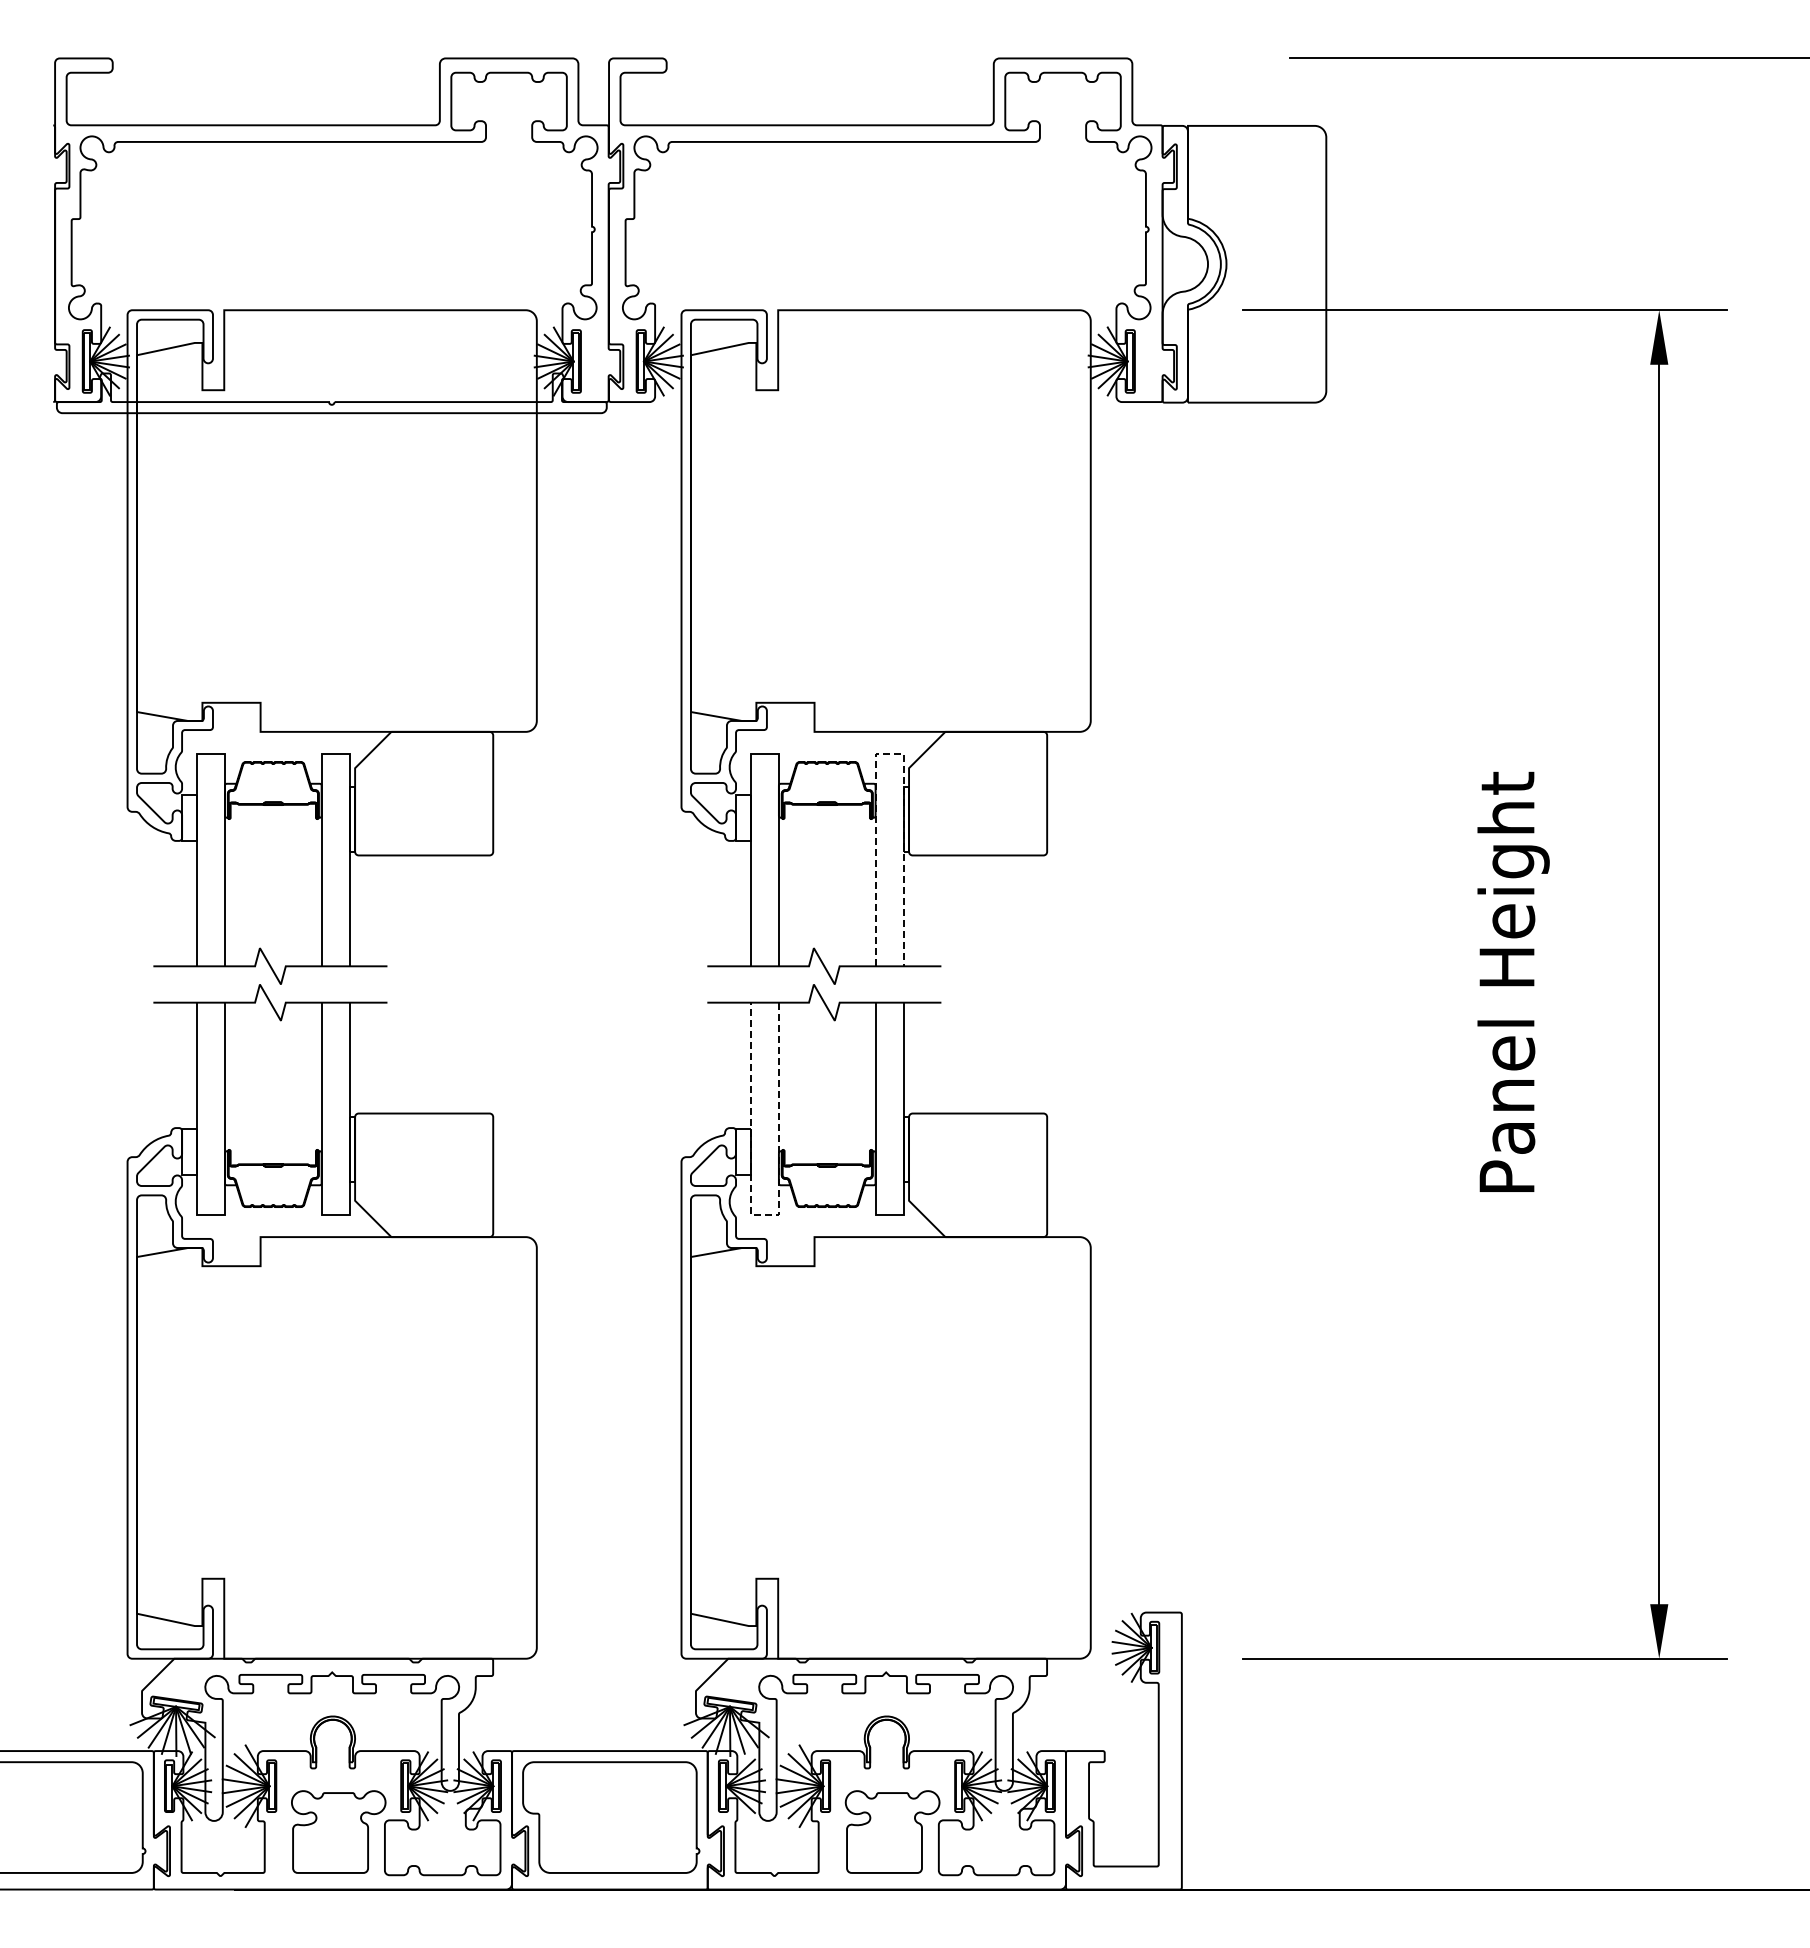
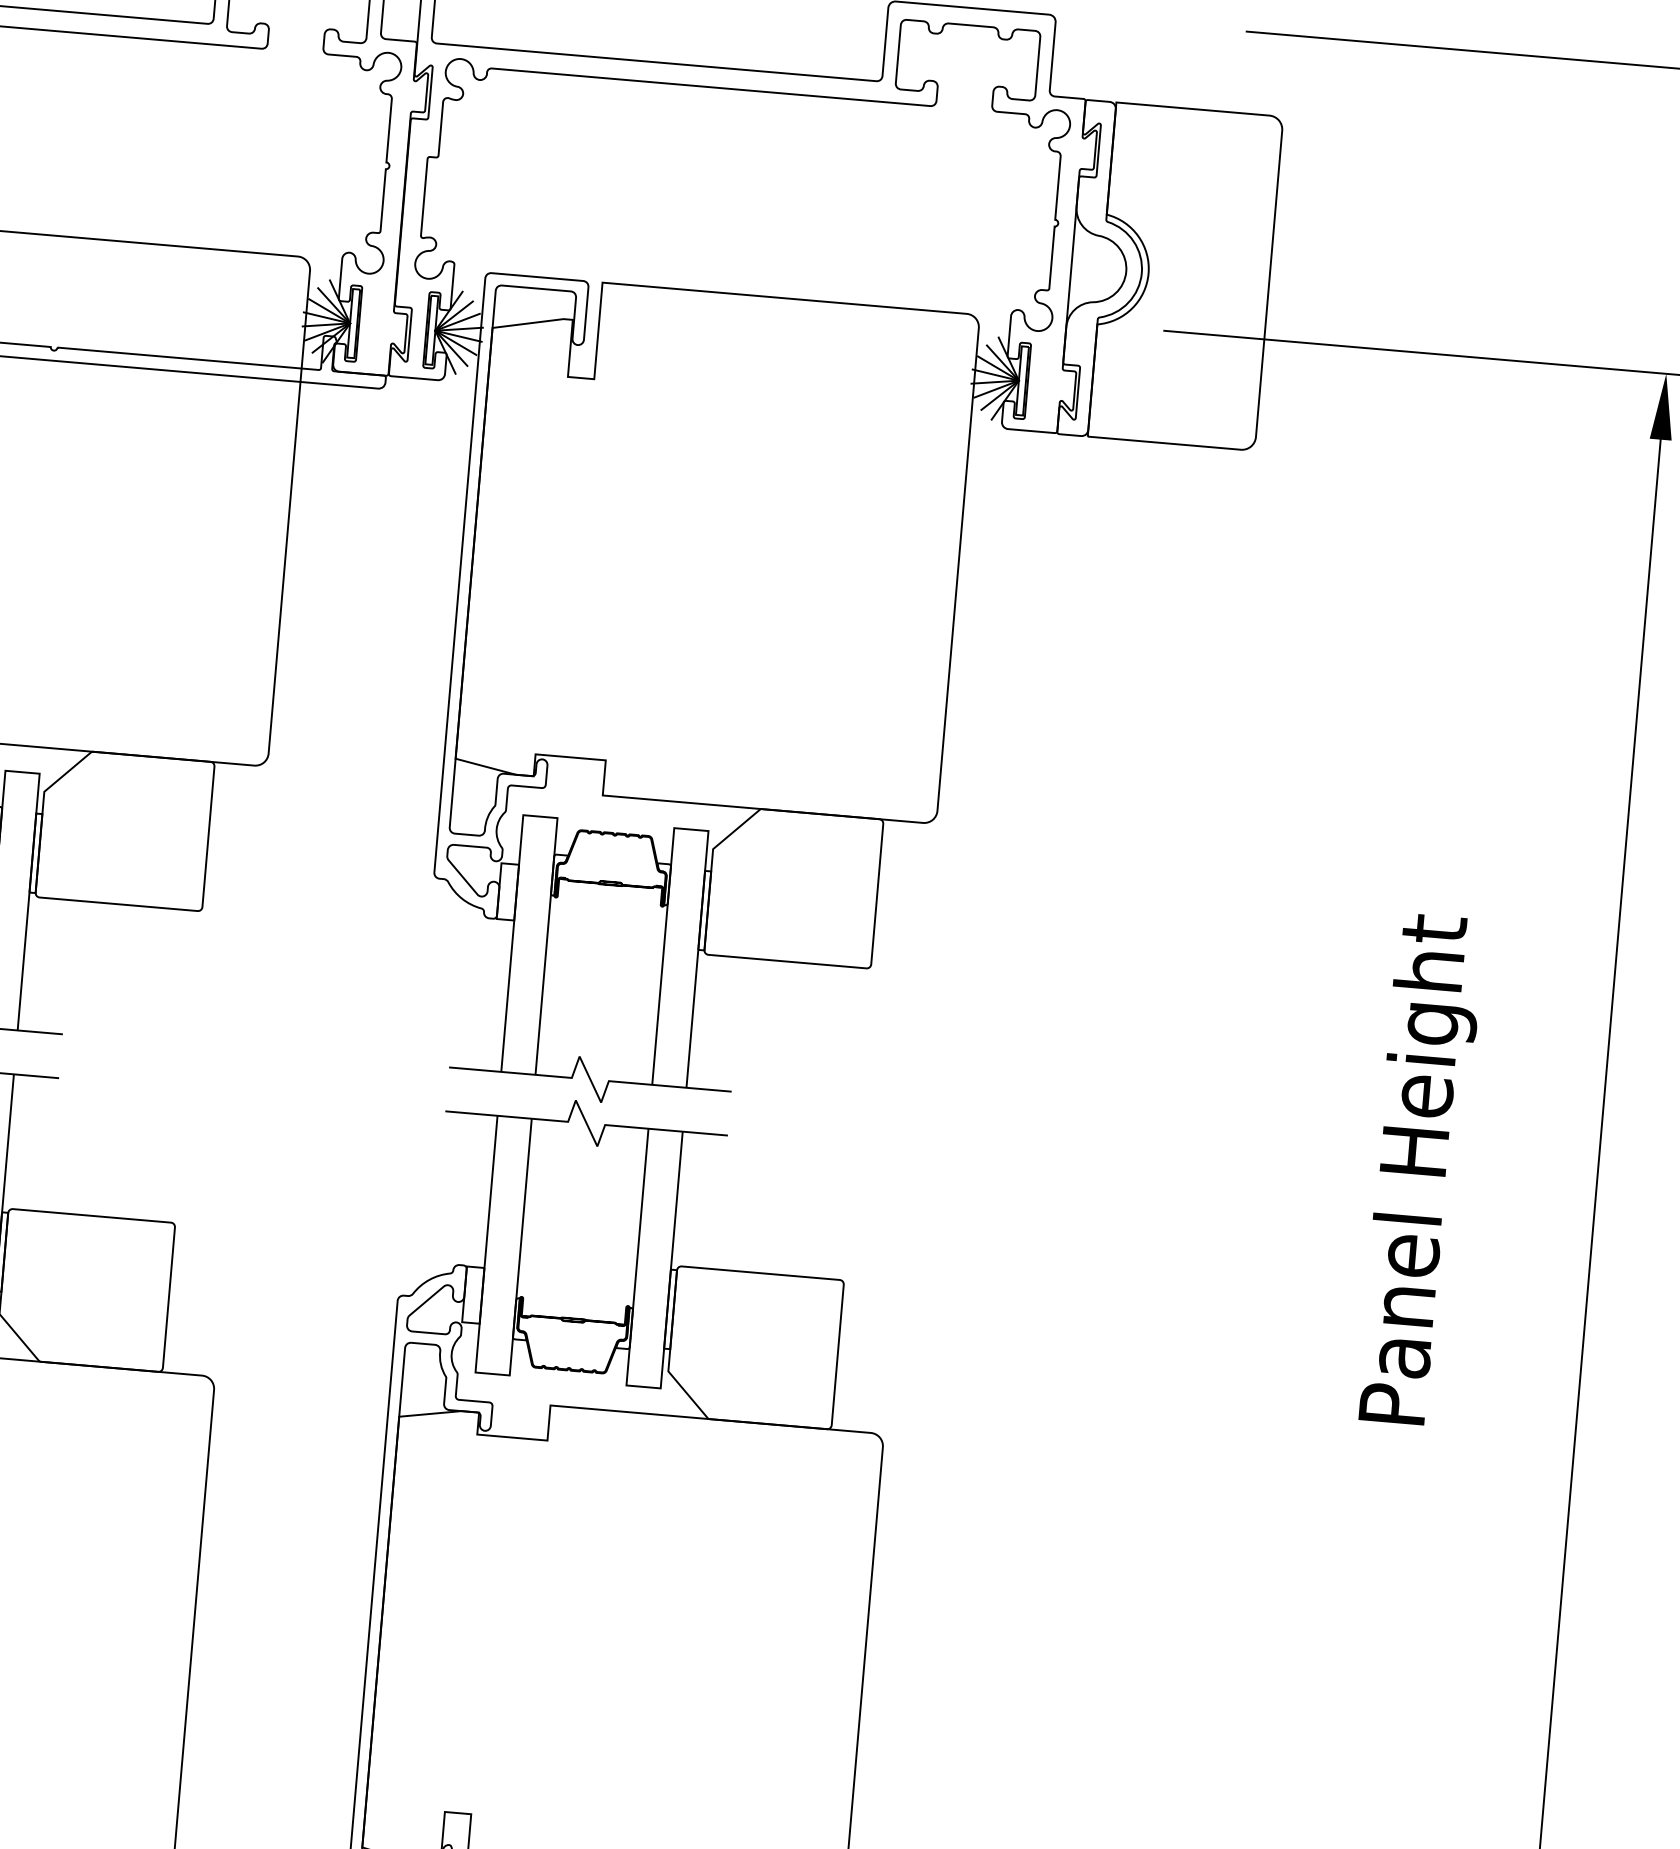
line: (890, 753) -> (692, 829), dashed -> solid
line: (764, 1215) -> (492, 1374), dashed -> solid

